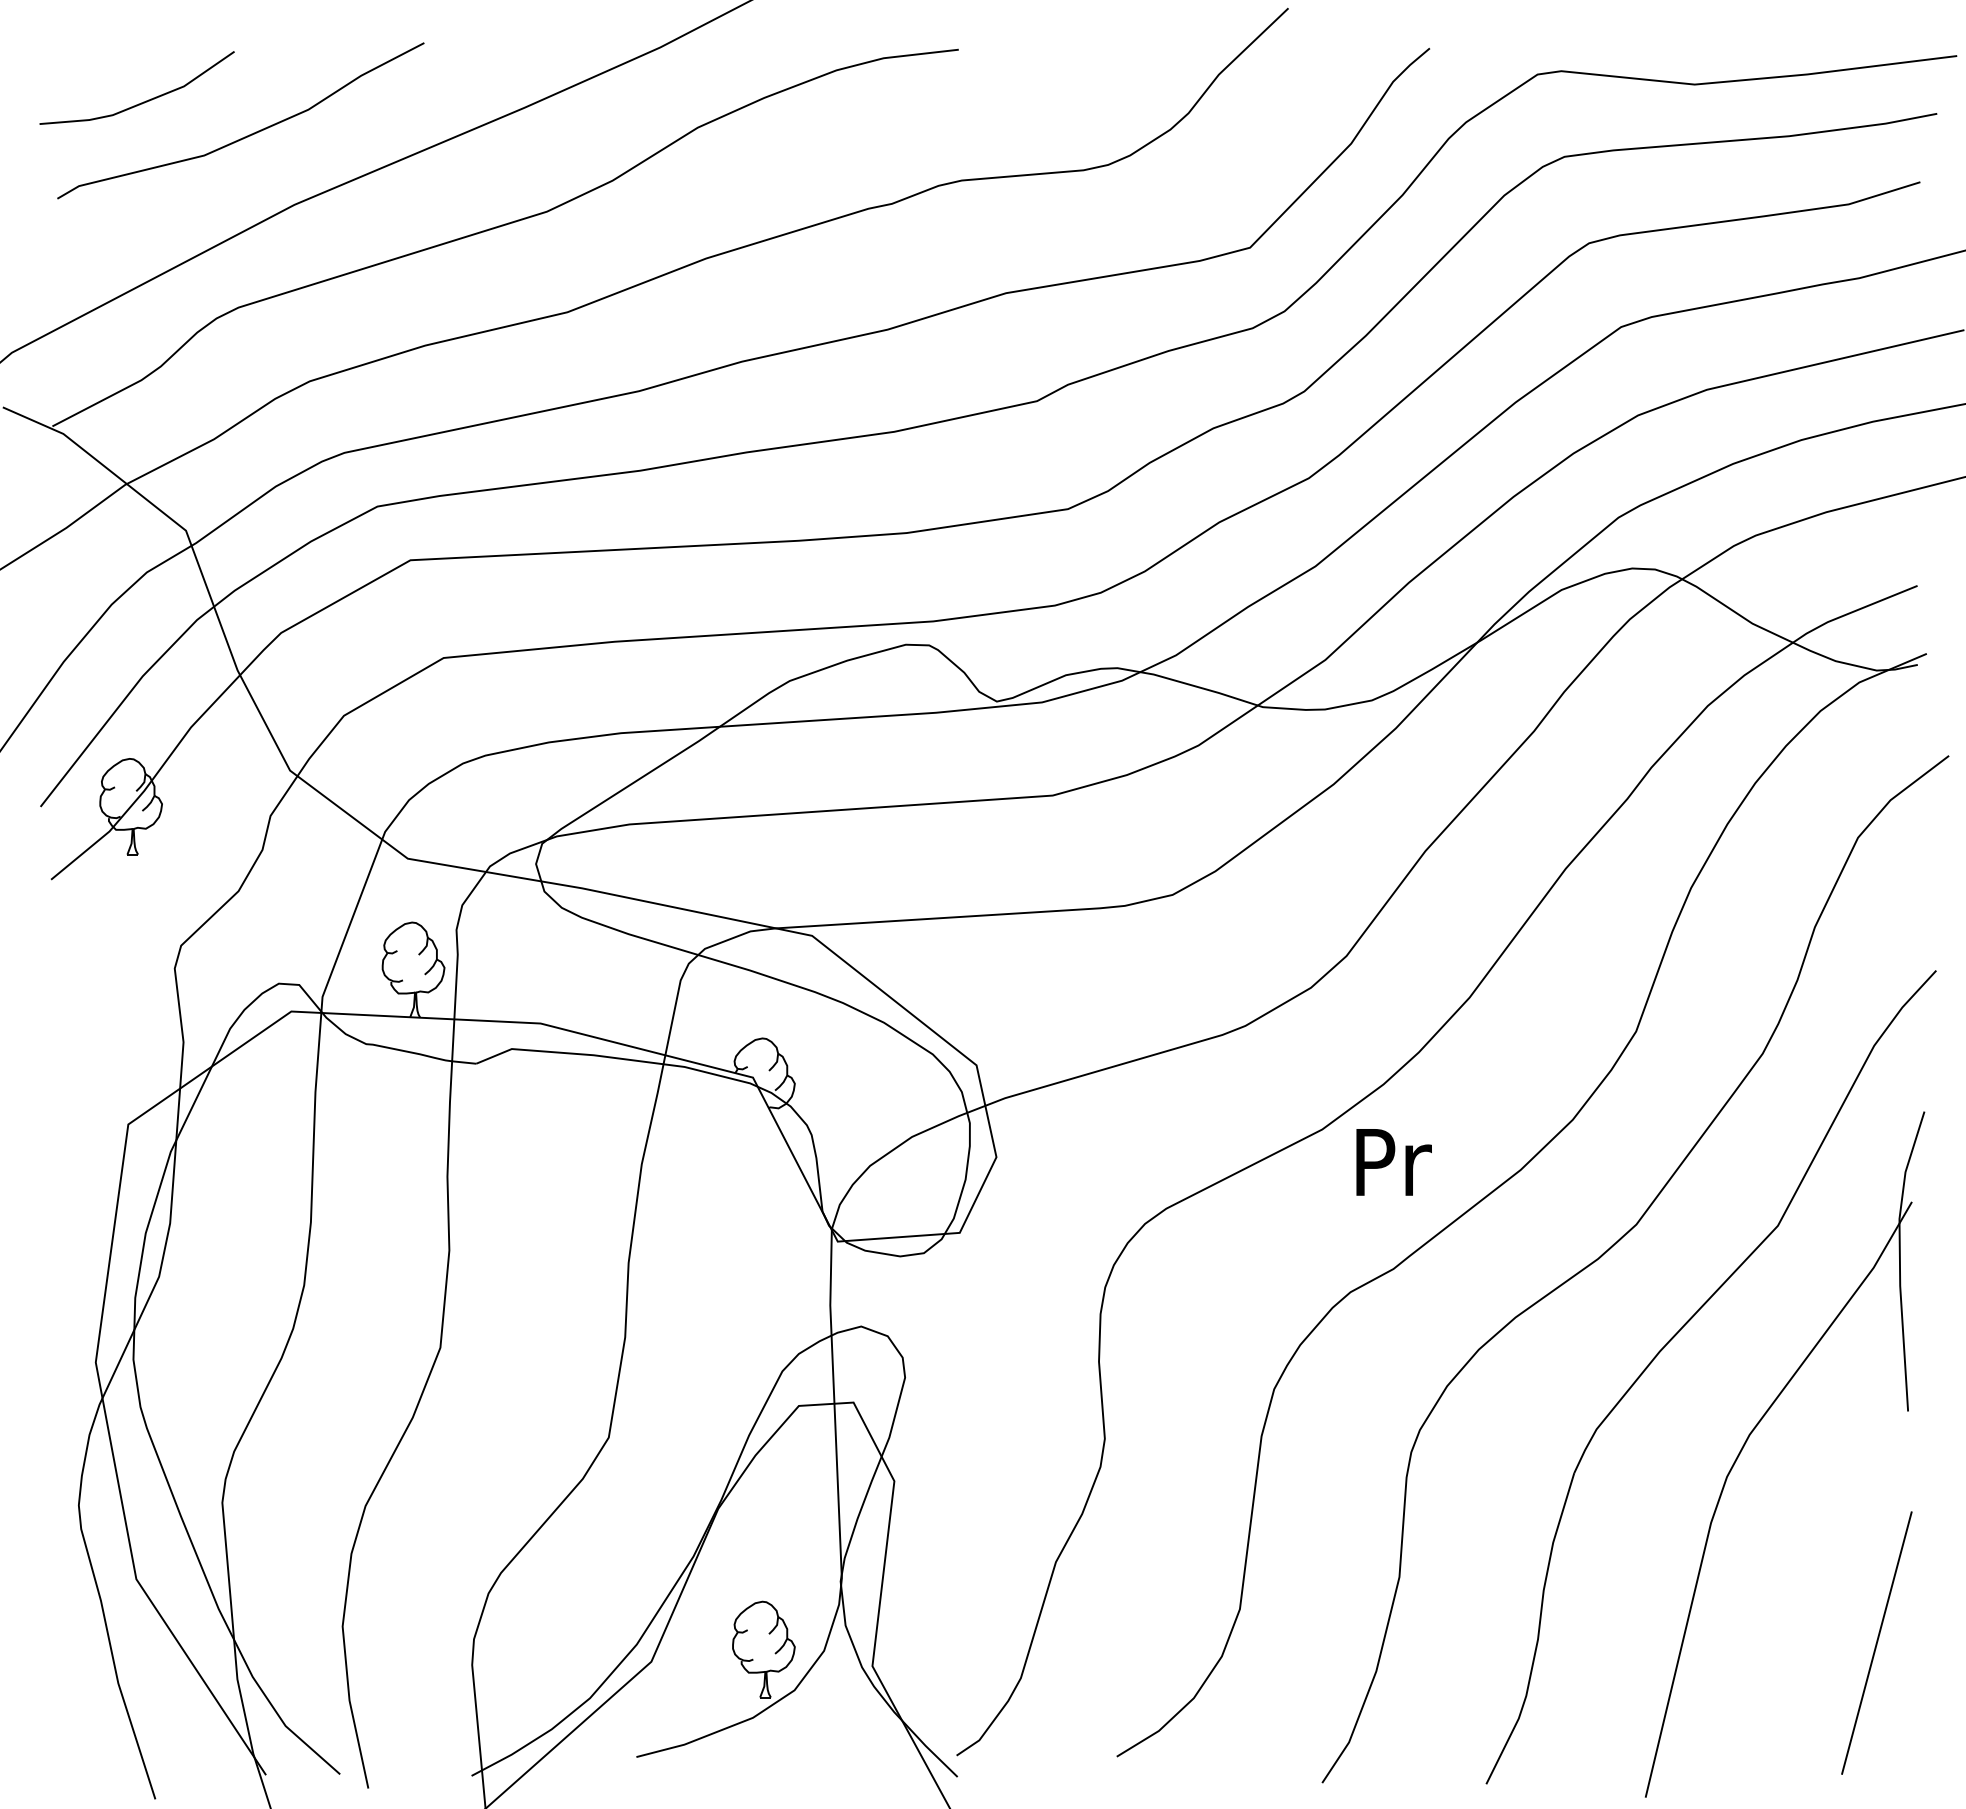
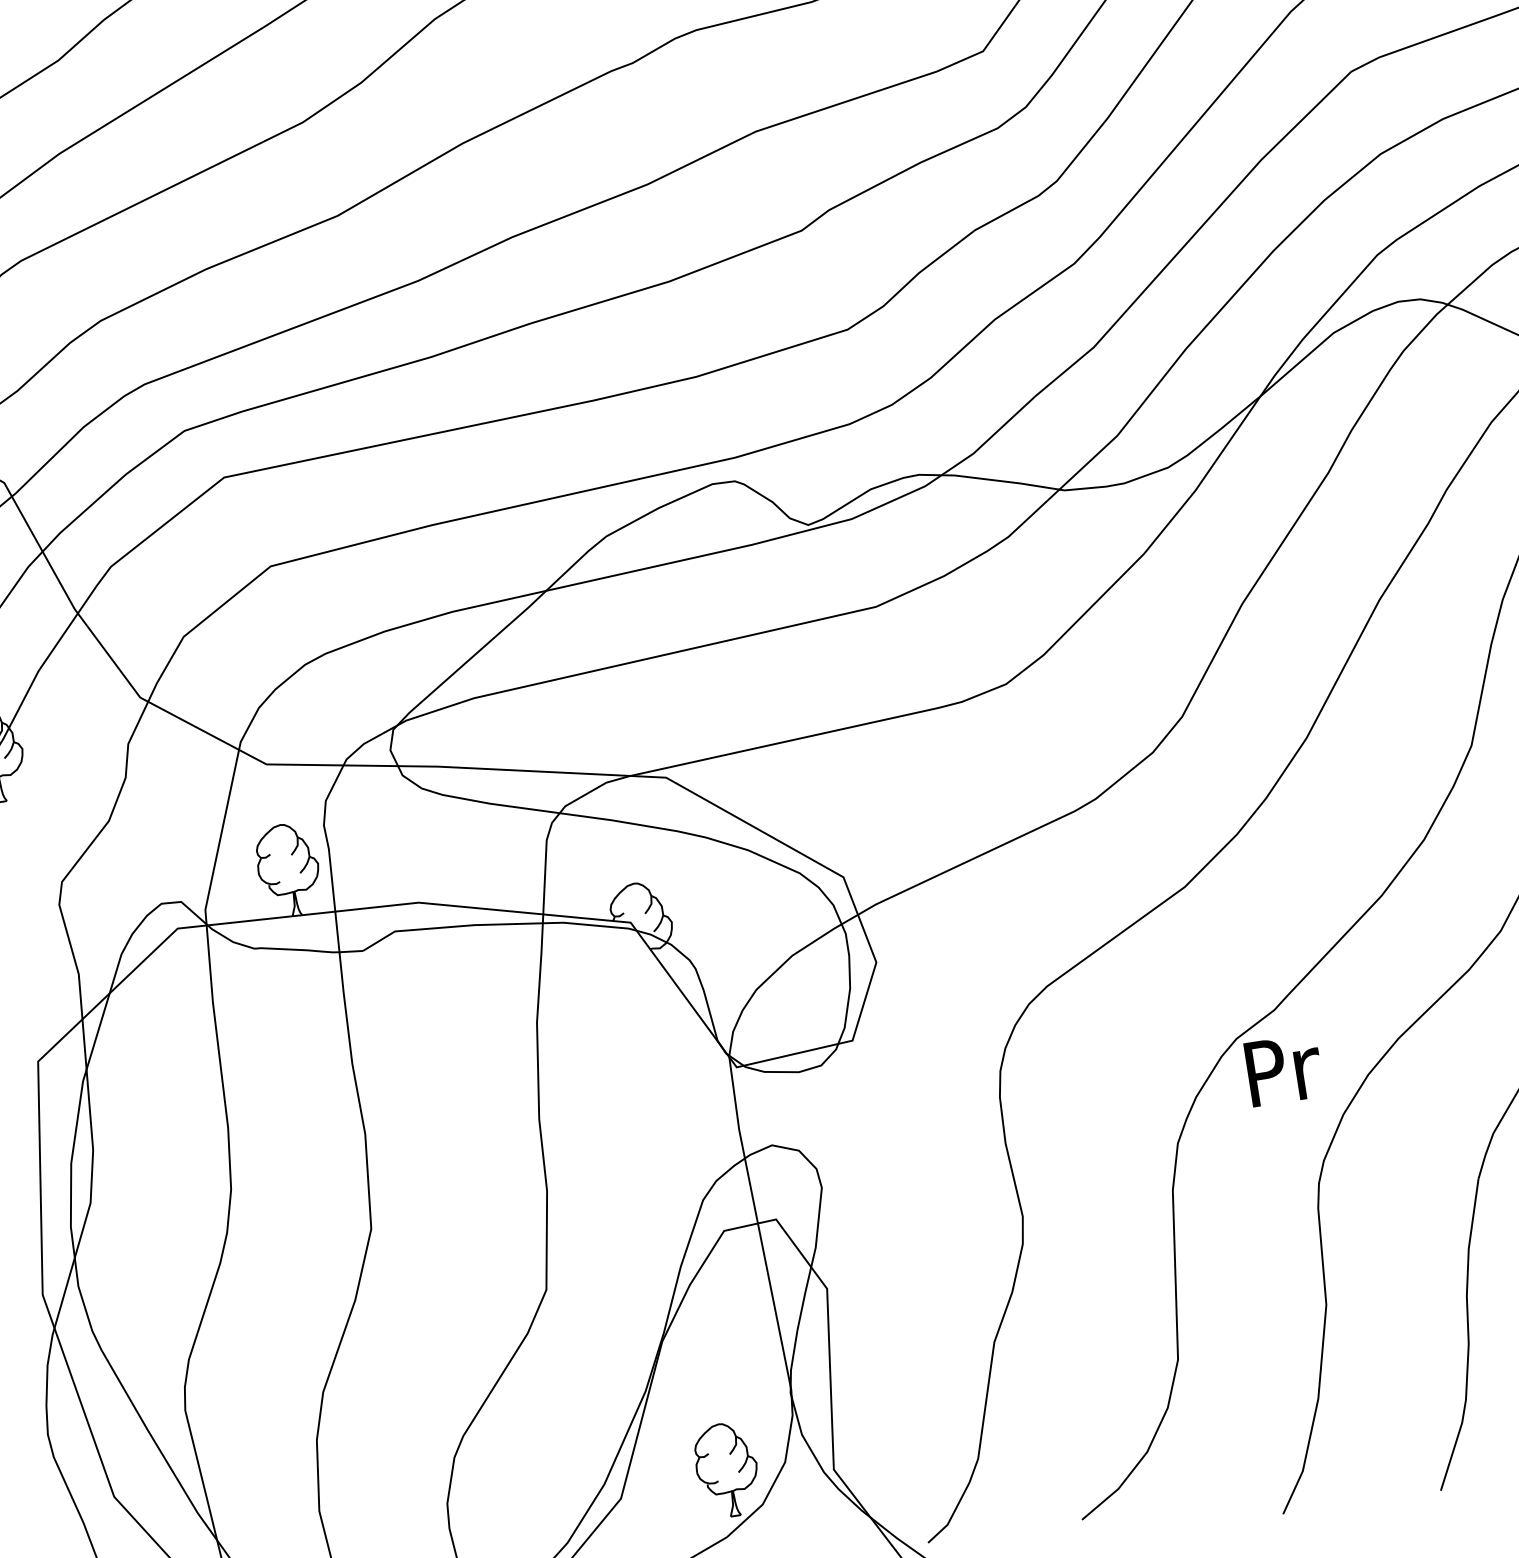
text: (1393, 1162) -> (1283, 1070), moved

